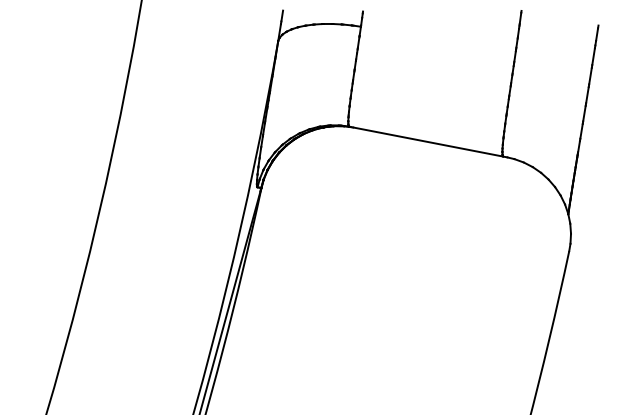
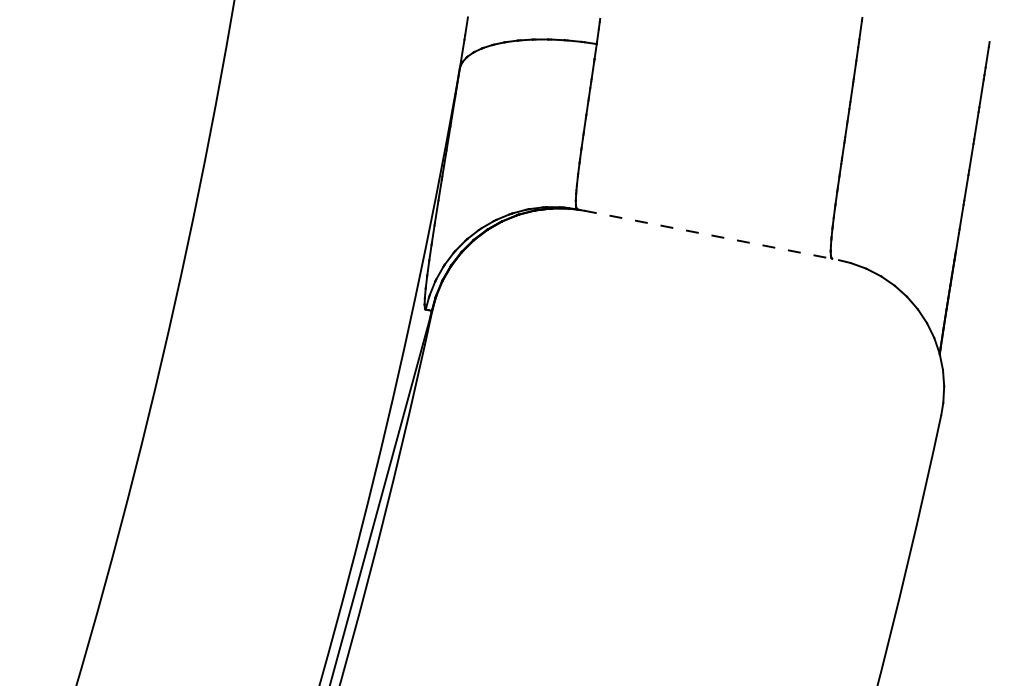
line: (430, 142) -> (711, 235), solid -> dashed

